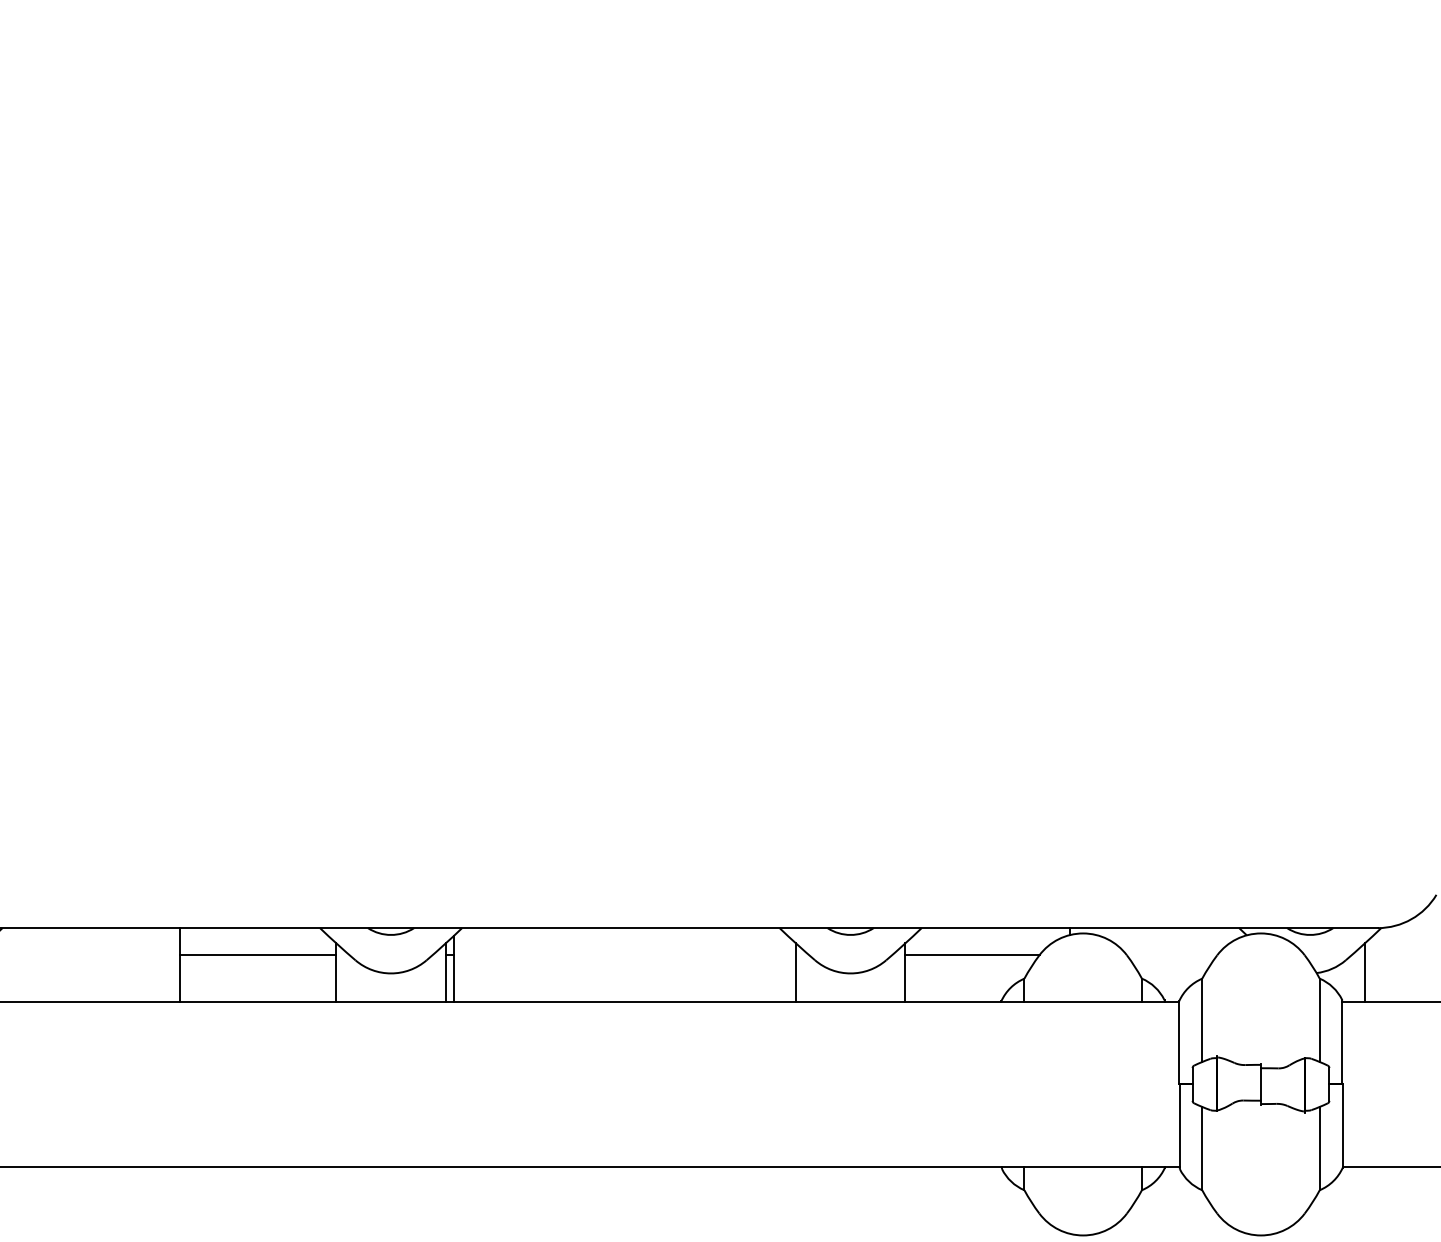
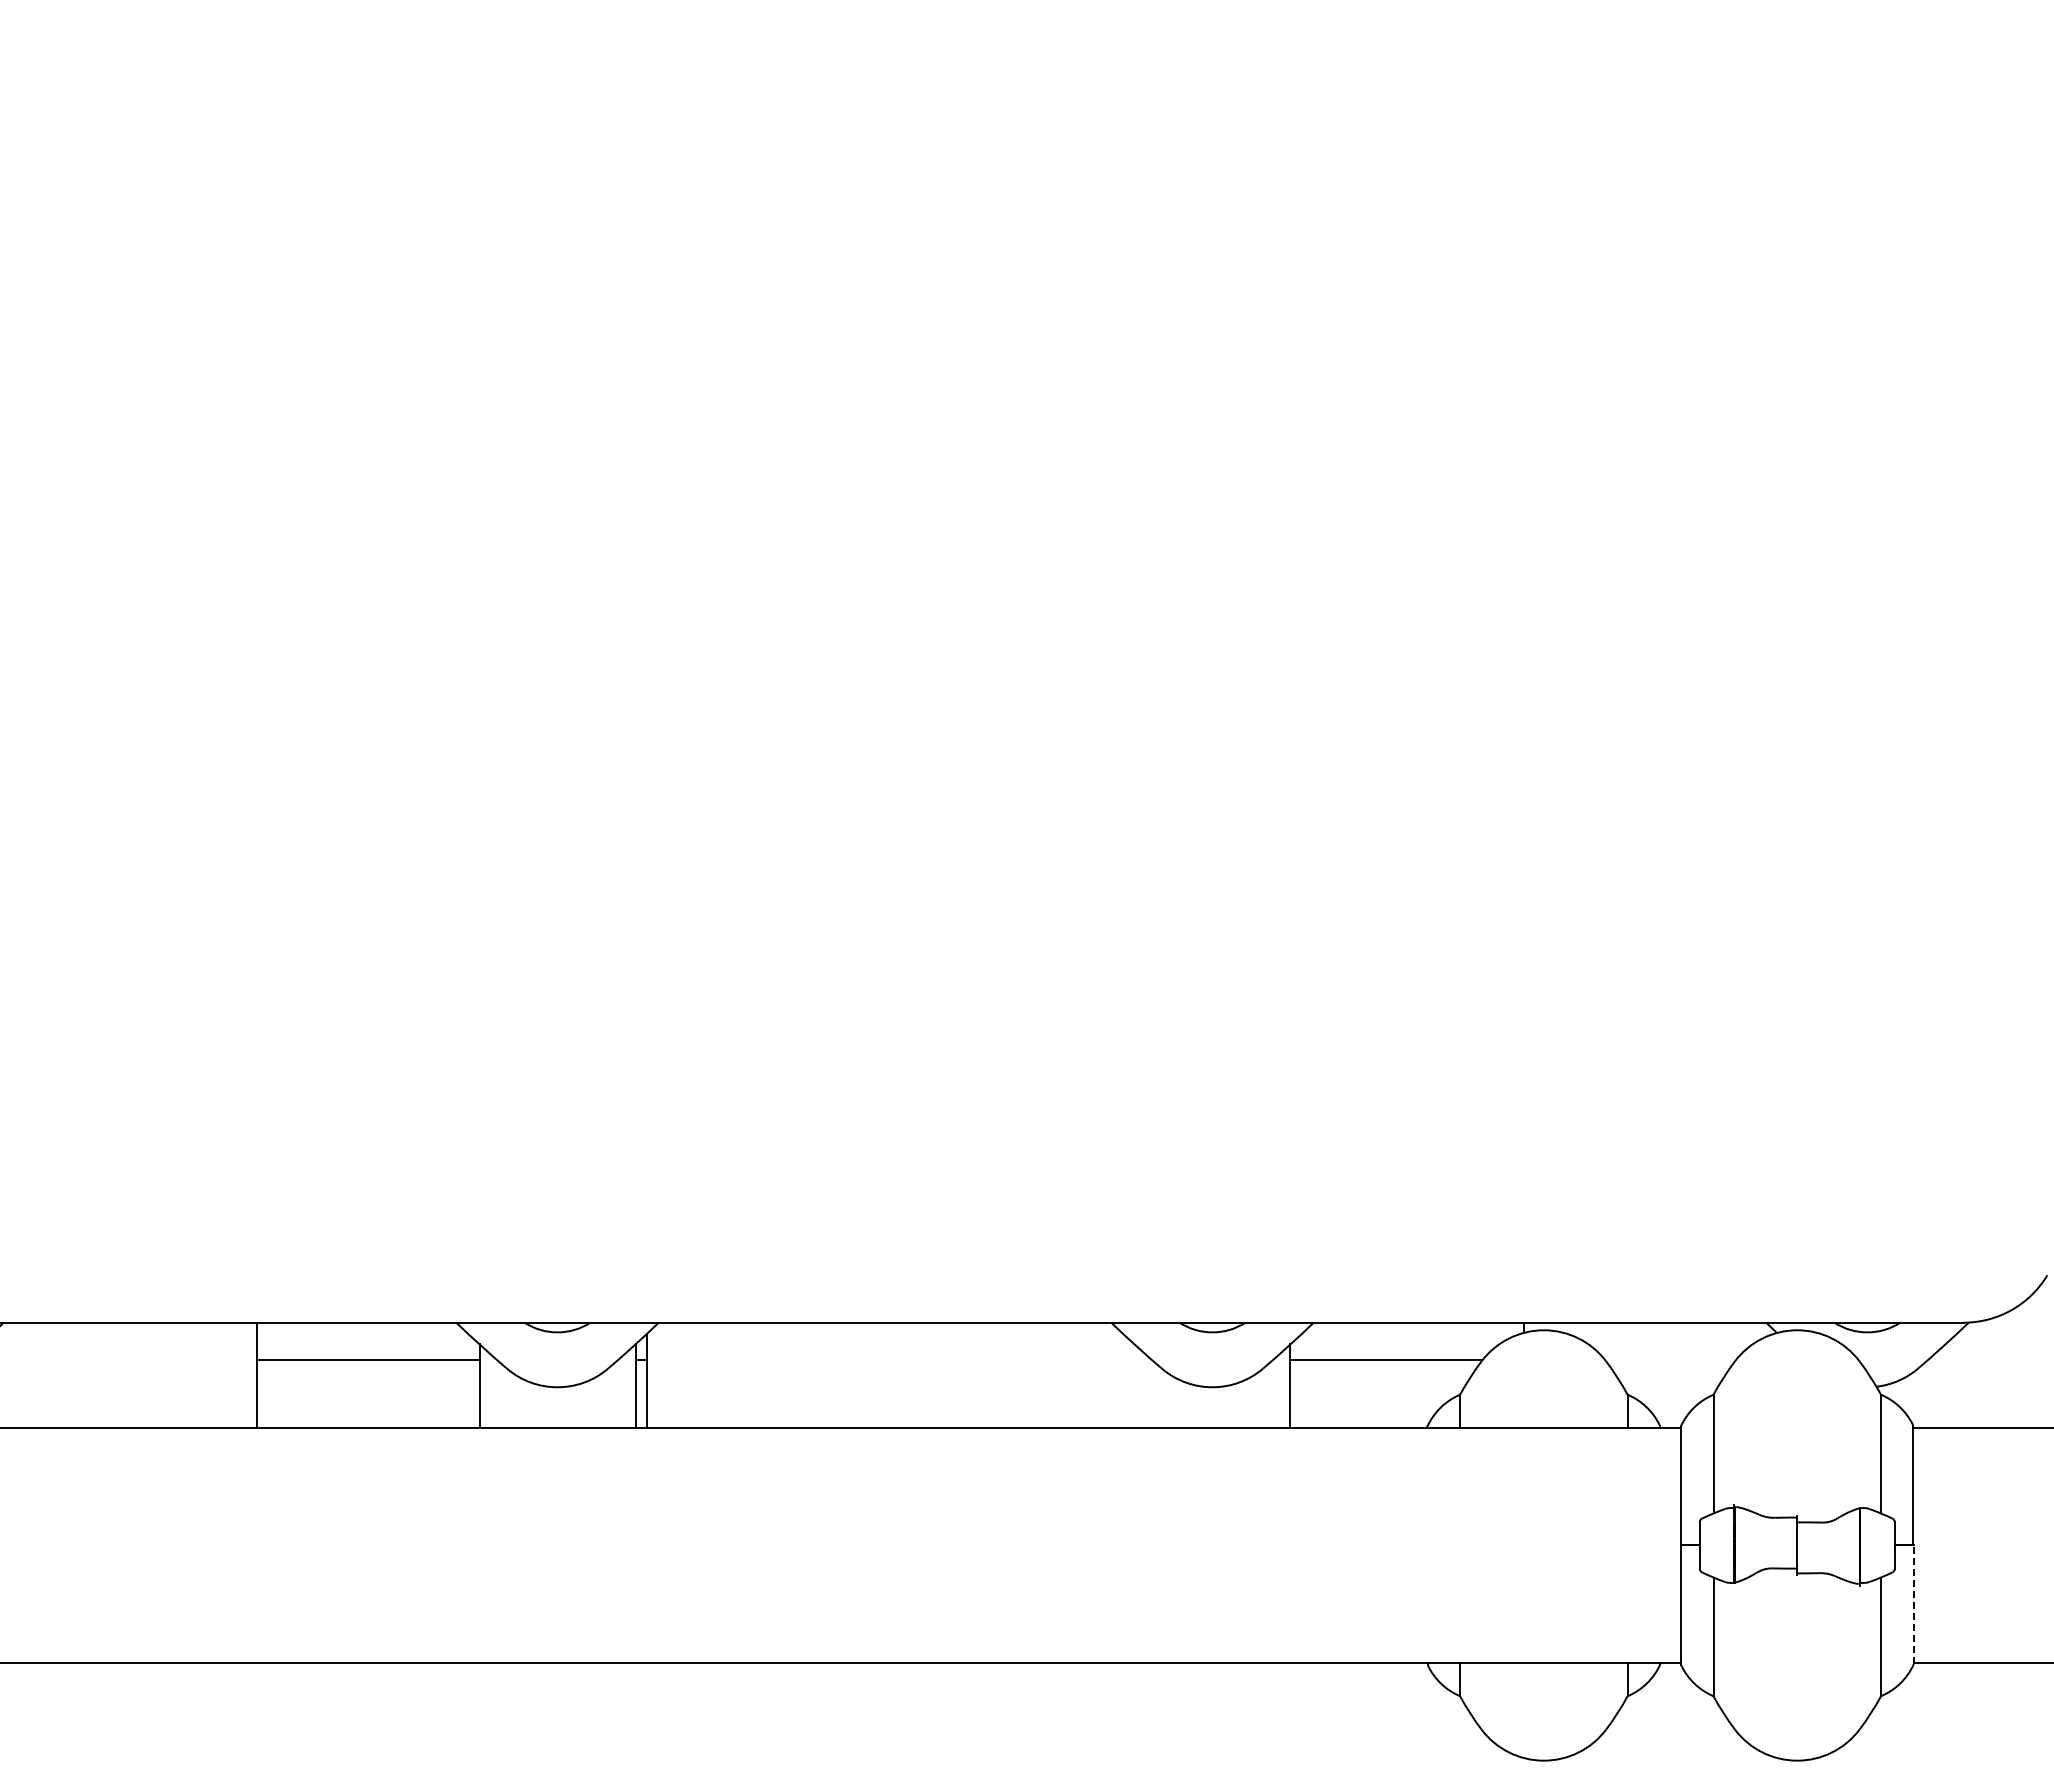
line: (795, 972) -> (1134, 1385), removed
line: (1365, 972) -> (1945, 1385), removed
line: (1342, 1125) -> (1913, 1604), solid -> dashed

